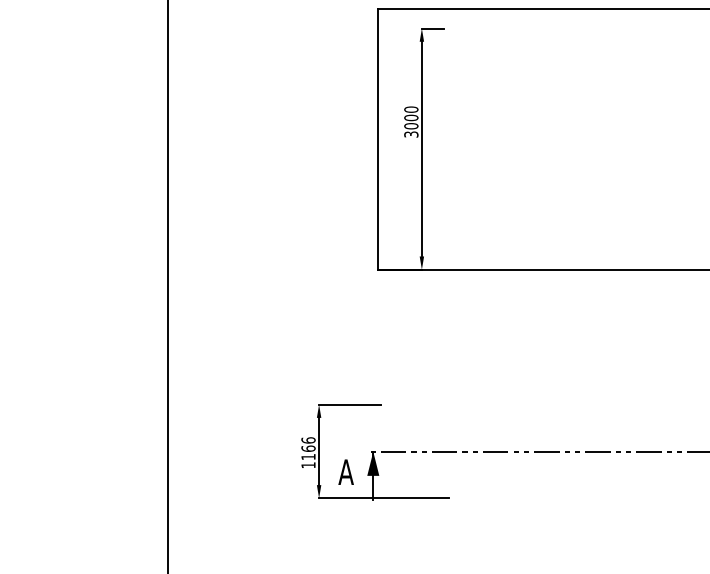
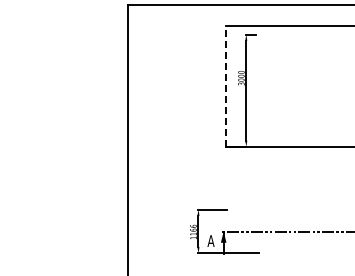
line: (377, 139) -> (225, 86), solid -> dashed

